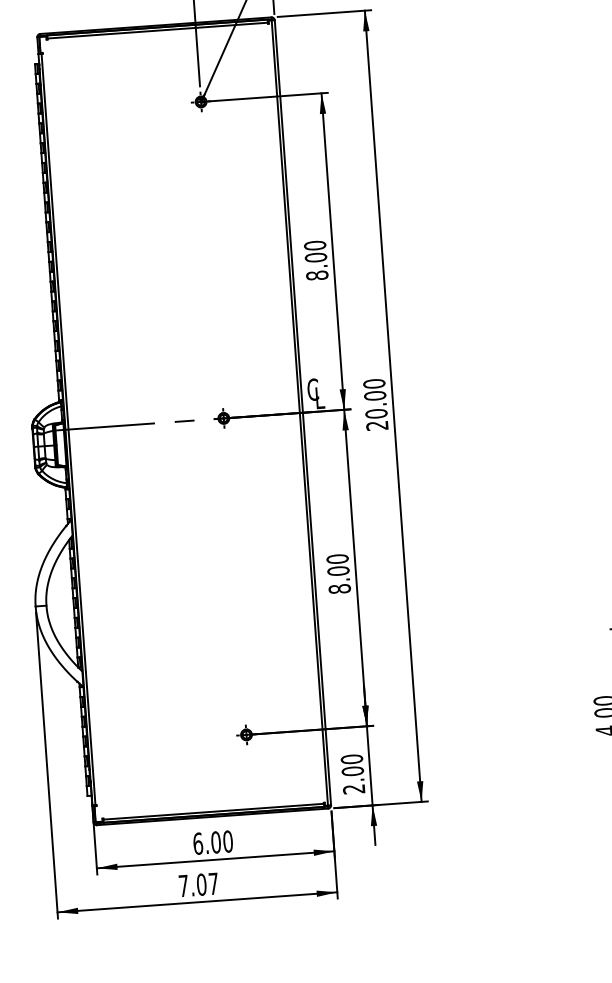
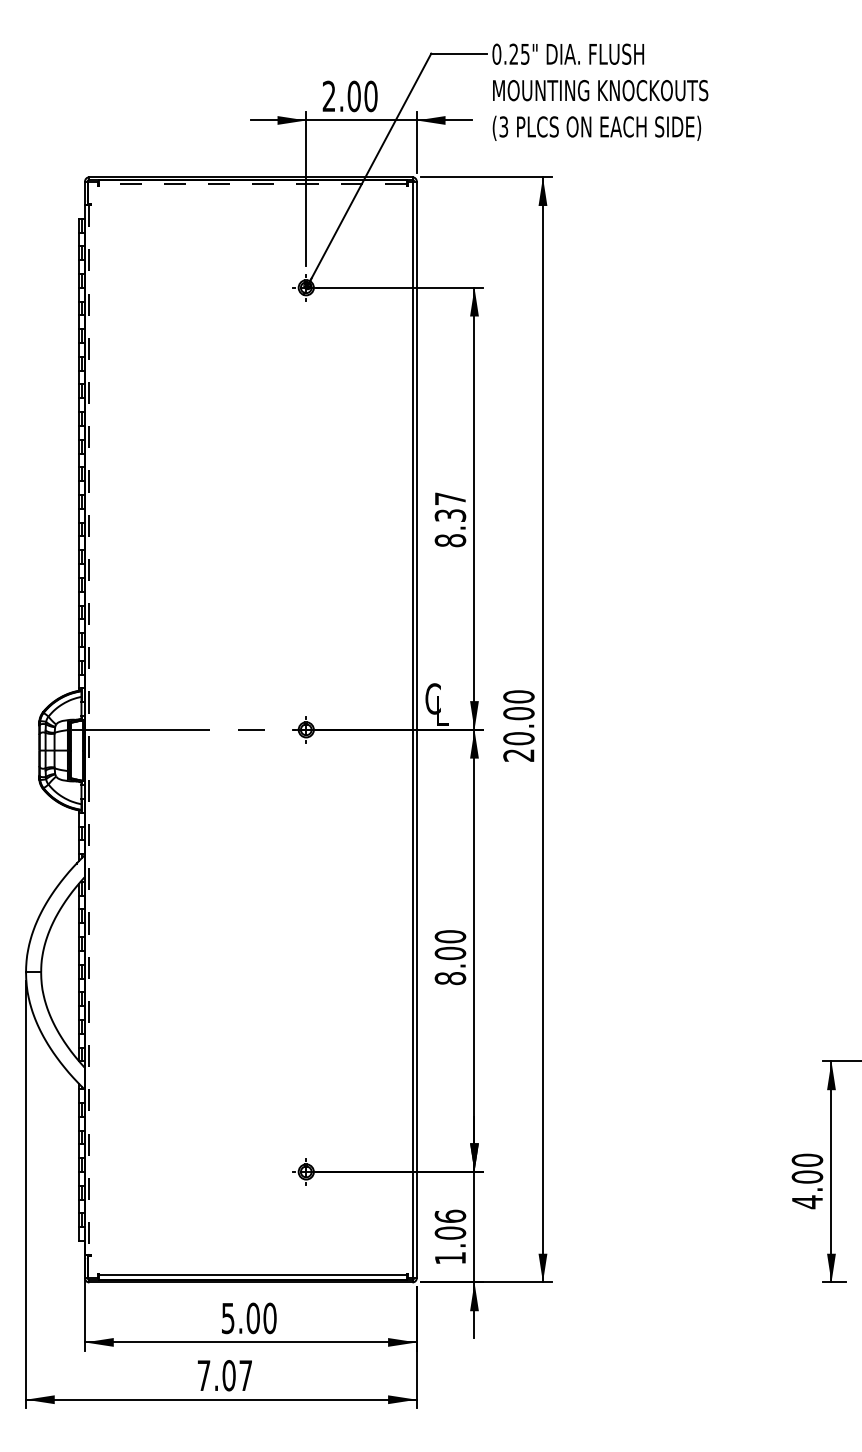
line: (158, 30) -> (253, 184), solid -> dashed
text: (315, 251) -> (450, 507), 8.00 -> 8.37
line: (68, 429) -> (89, 729), solid -> dashed
text: (352, 773) -> (449, 1236), 2.00 -> 1.06
text: (197, 843) -> (227, 1318), 6.00 -> 5.00

